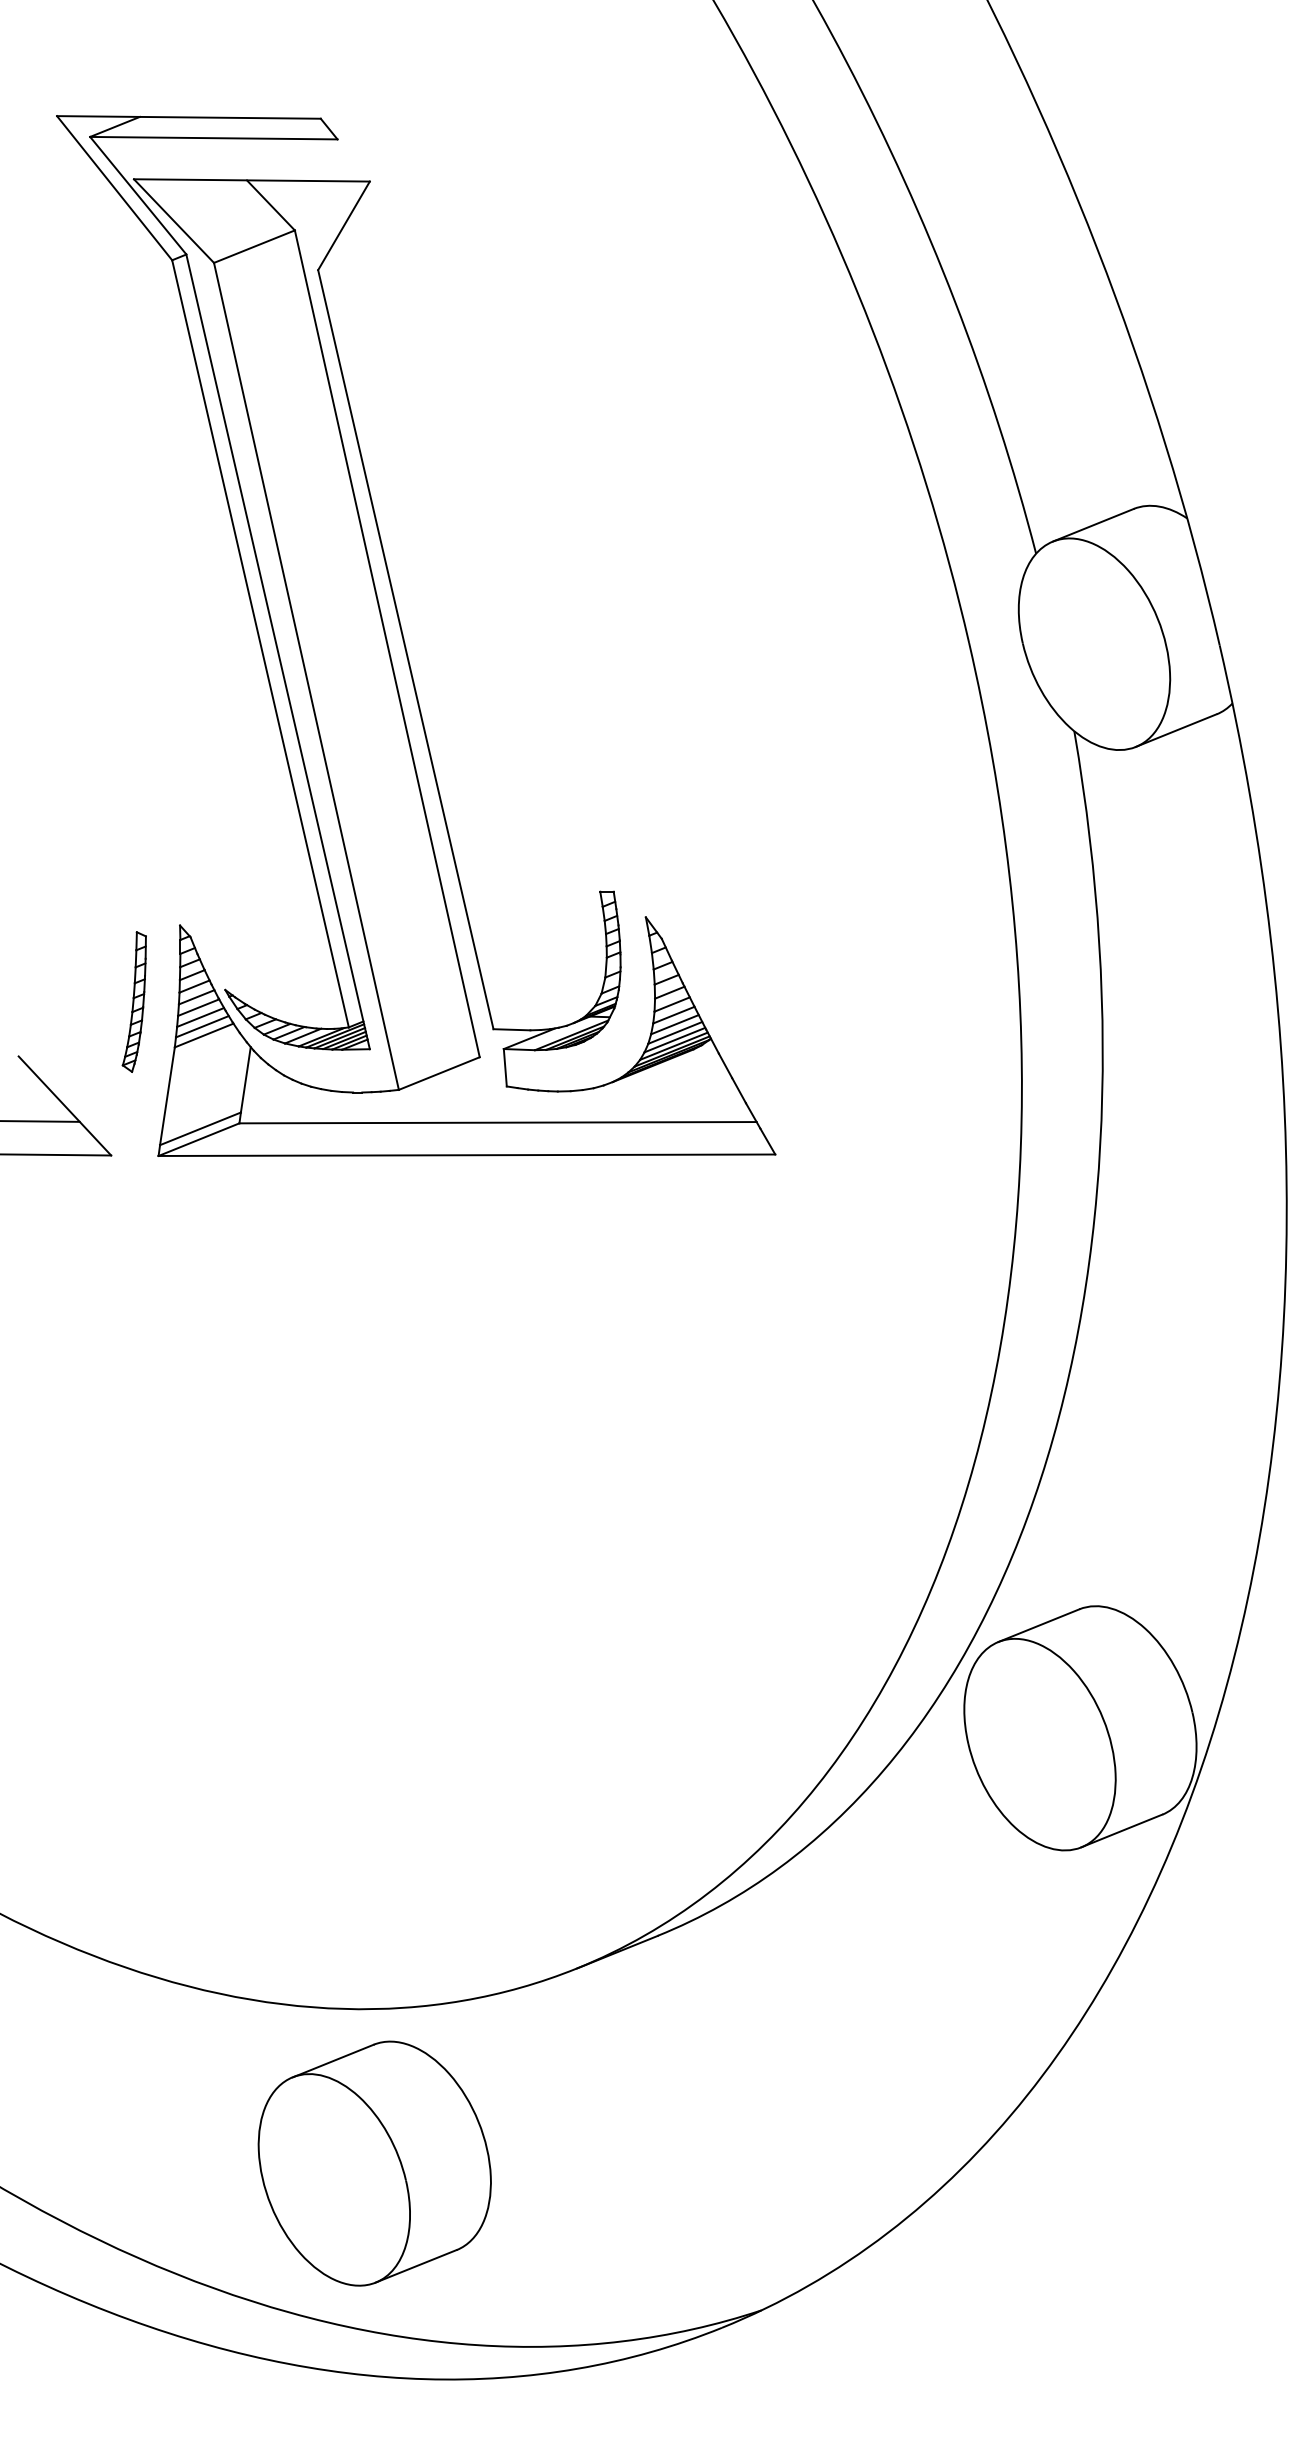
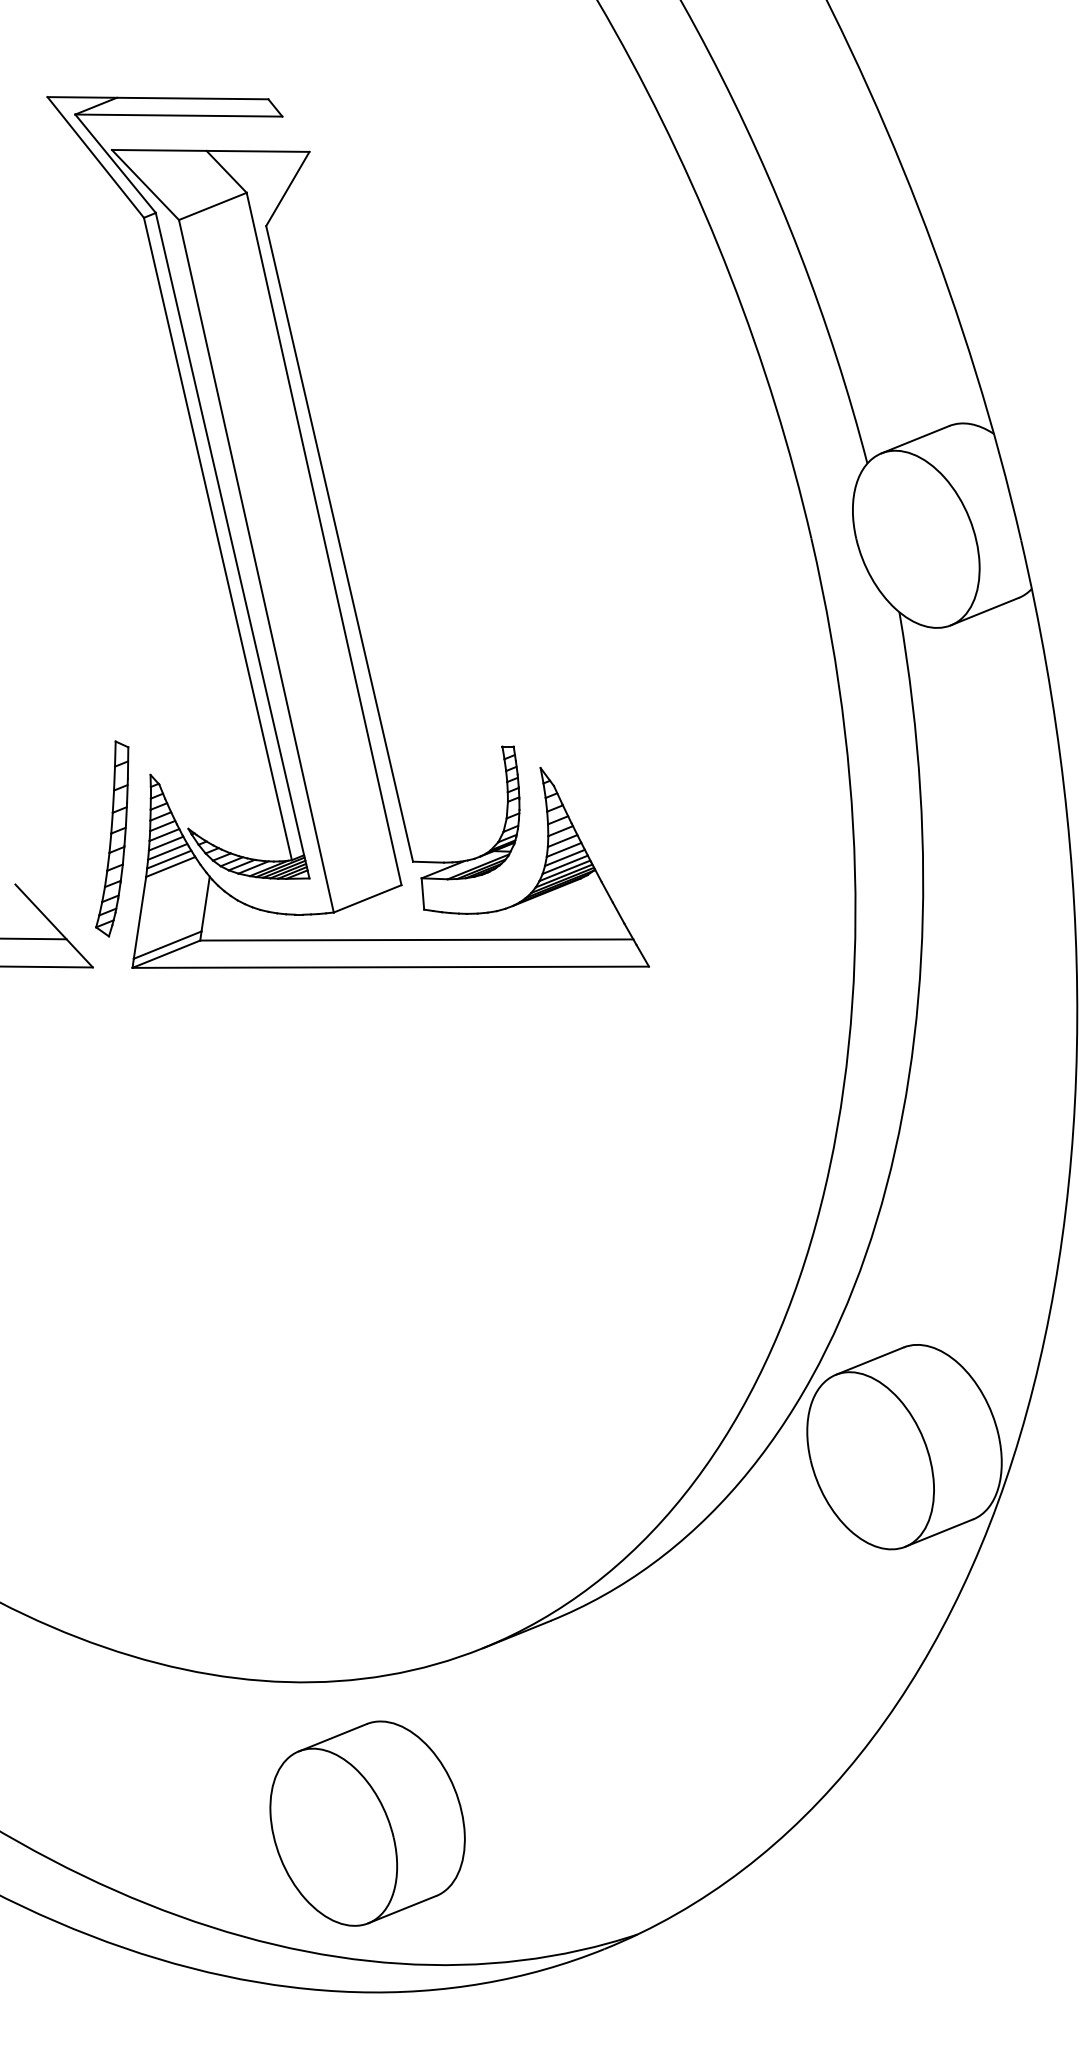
part: (134, 1001) -> (112, 838), size x1.67
part: (374, 2163) -> (367, 1823), moved

